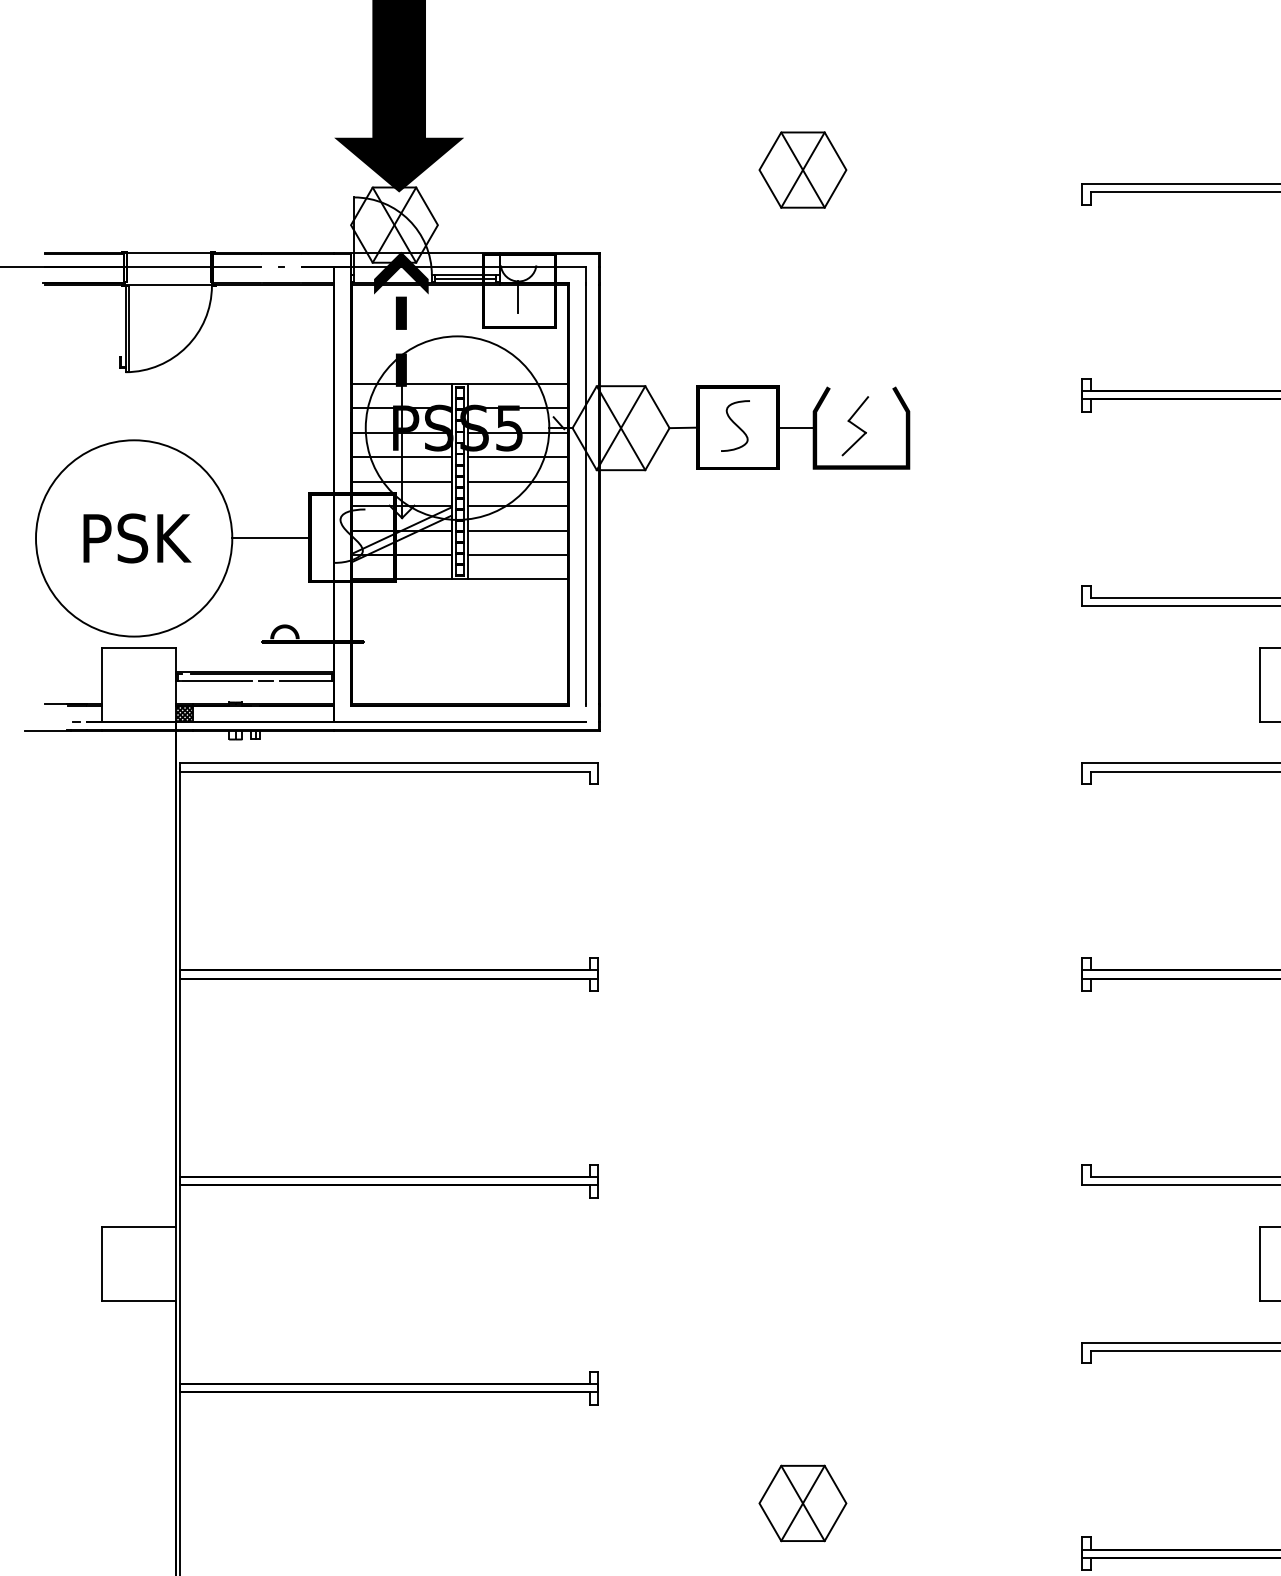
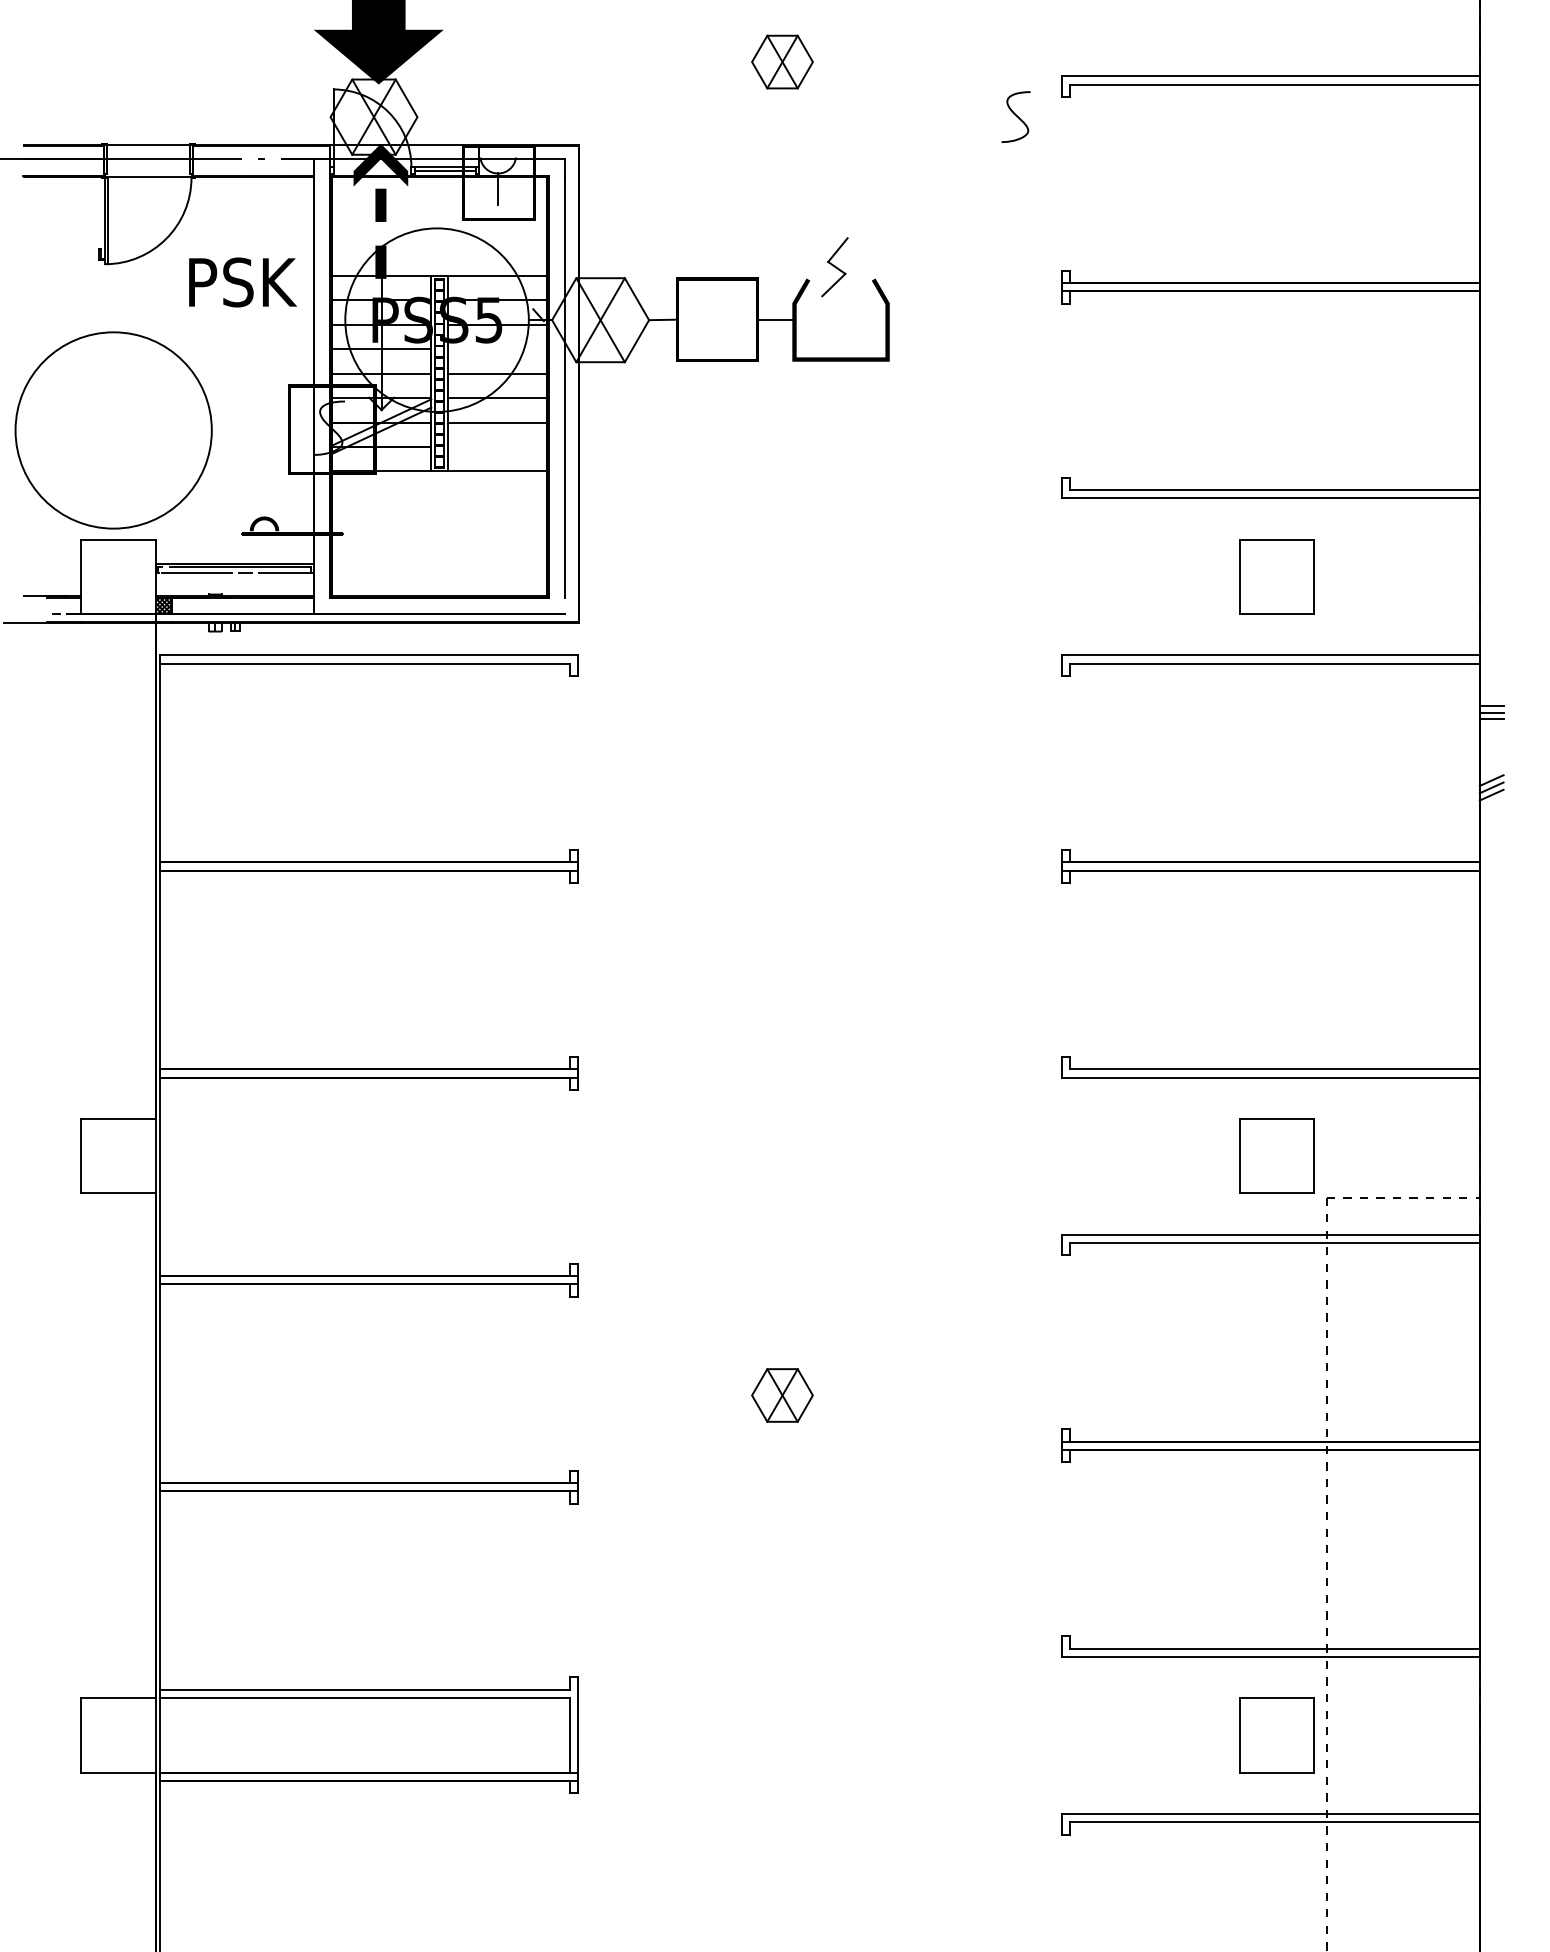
part: (802, 169) -> (782, 61), size x0.7
curve: (734, 424) -> (1015, 115), moved
part: (854, 426) -> (834, 267), moved
line: (517, 457) -> (497, 349), removed
text: (136, 538) -> (242, 282), moved
line: (270, 538) -> (250, 430), removed
line: (517, 554) -> (497, 446), removed
part: (802, 1503) -> (782, 1395), size x0.7

